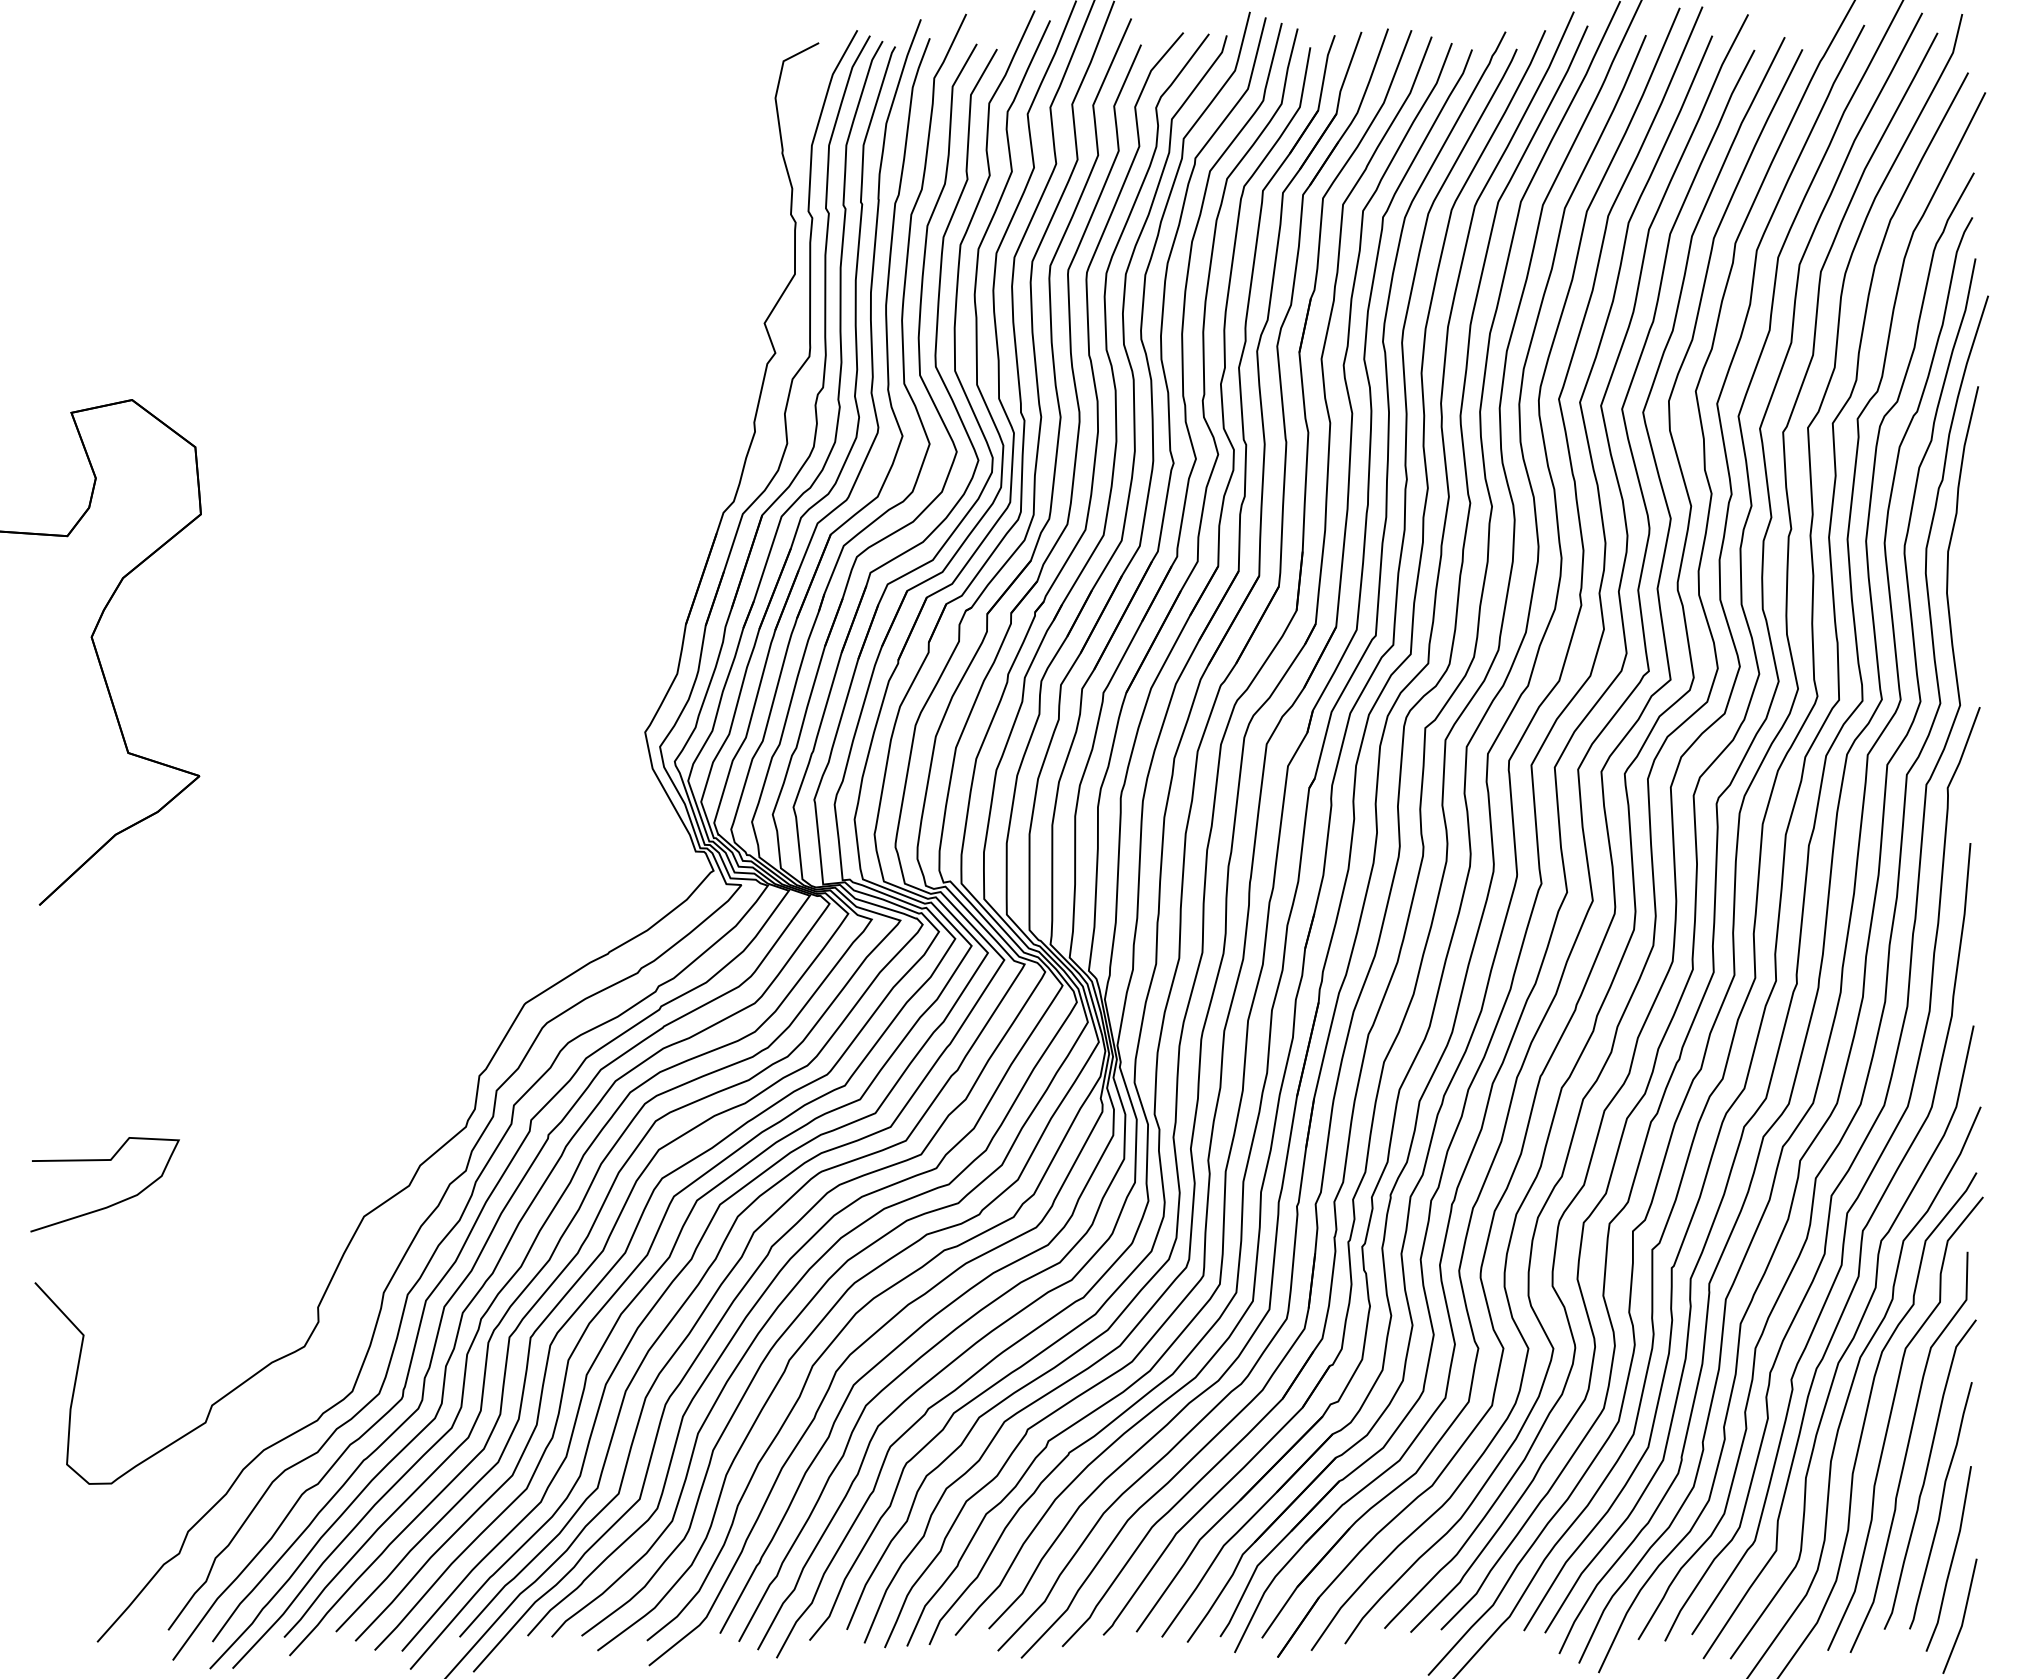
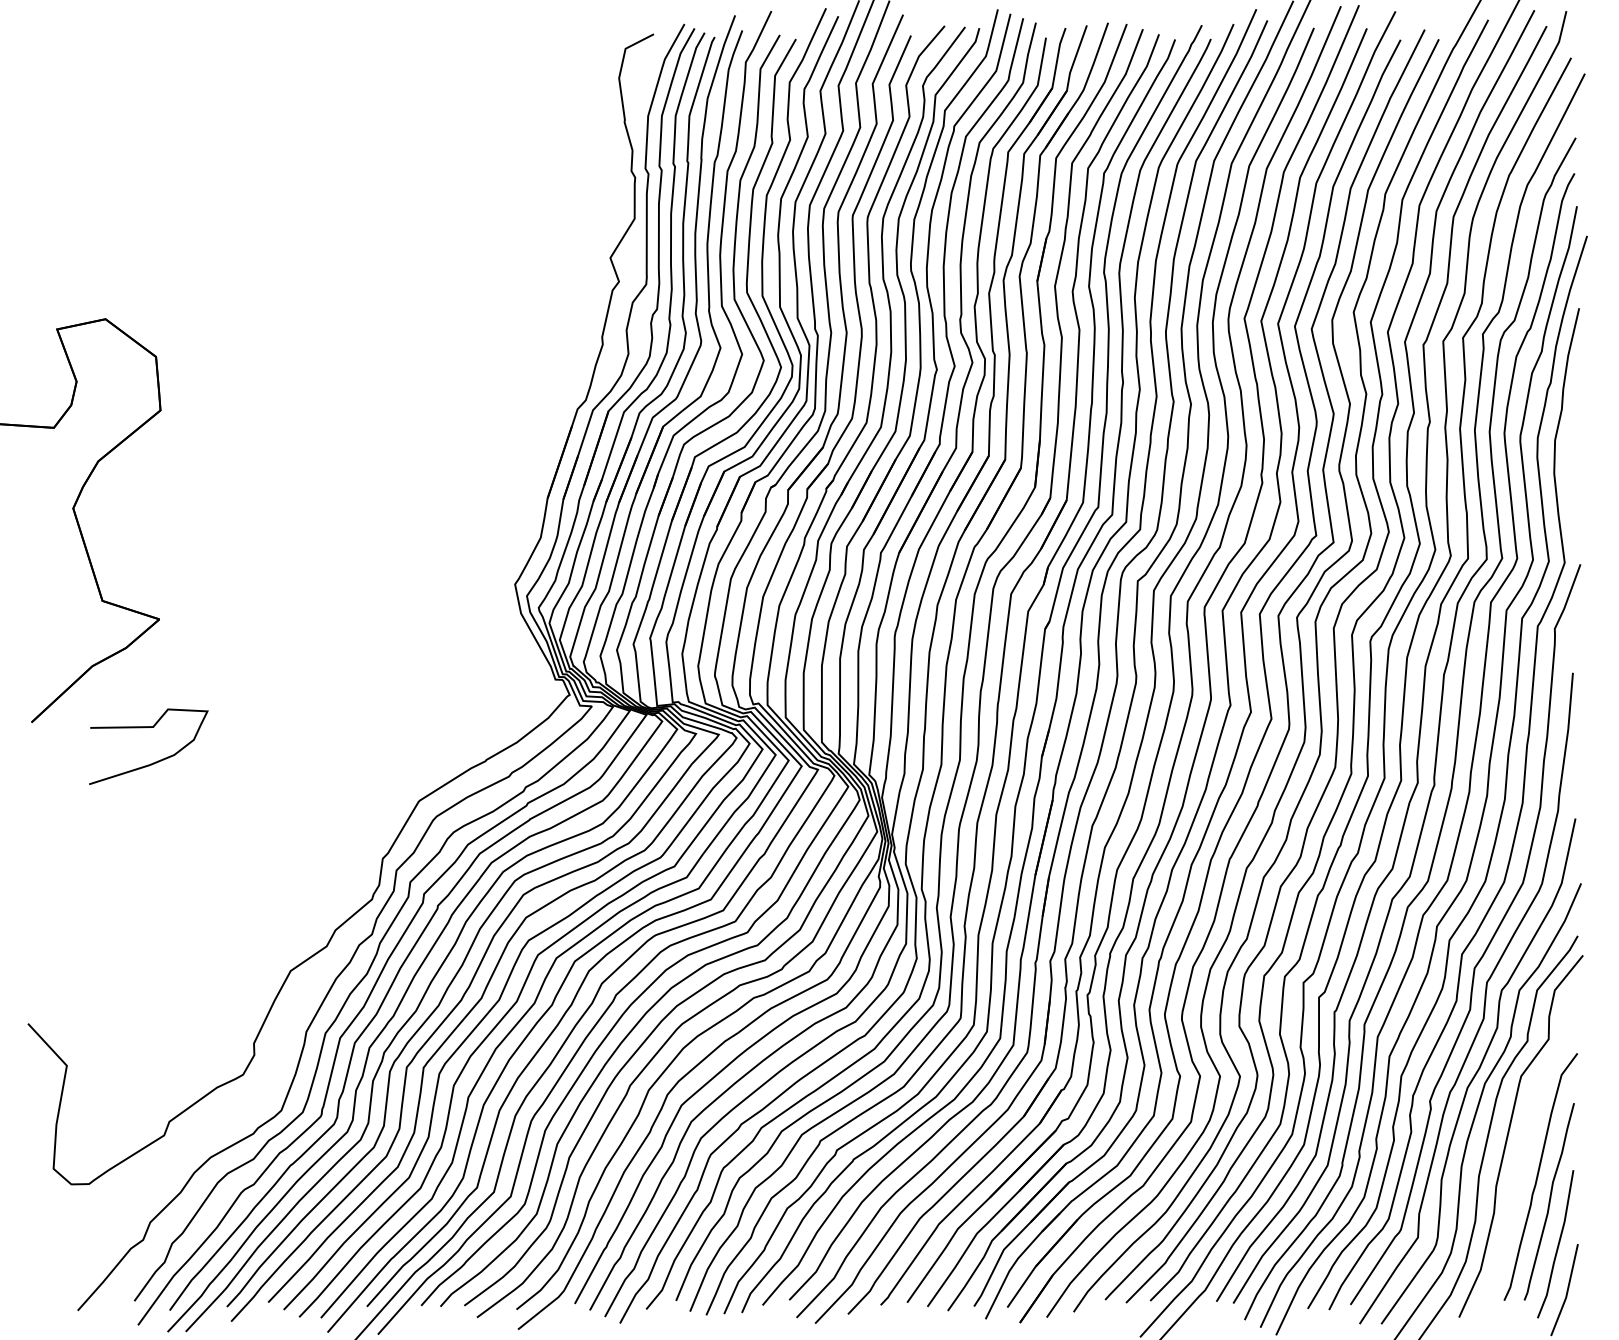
curve: (113, 1203) -> (155, 761), moved
curve: (1907, 1451) -> (1522, 1158), removed

